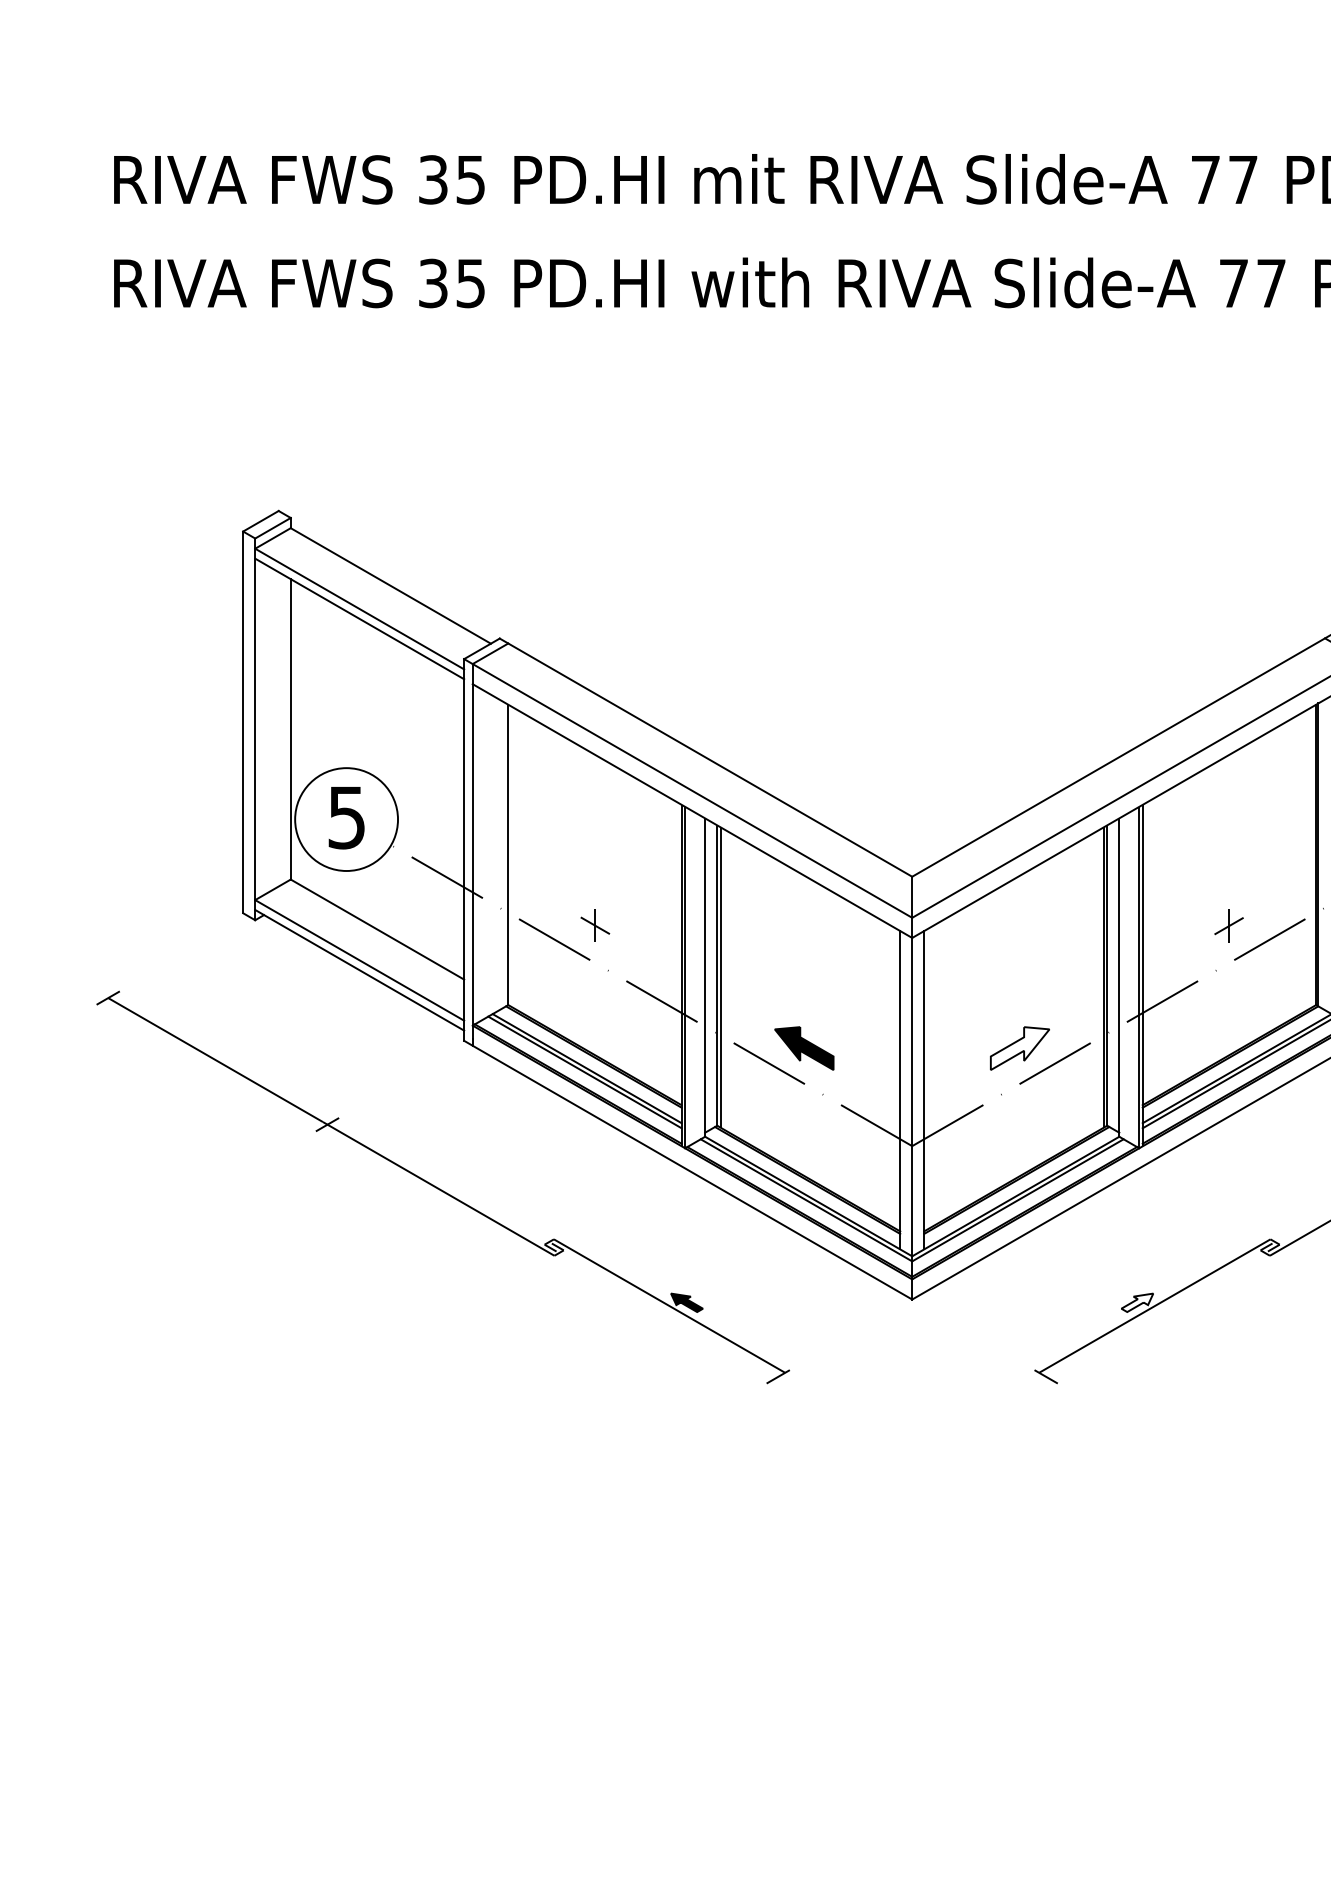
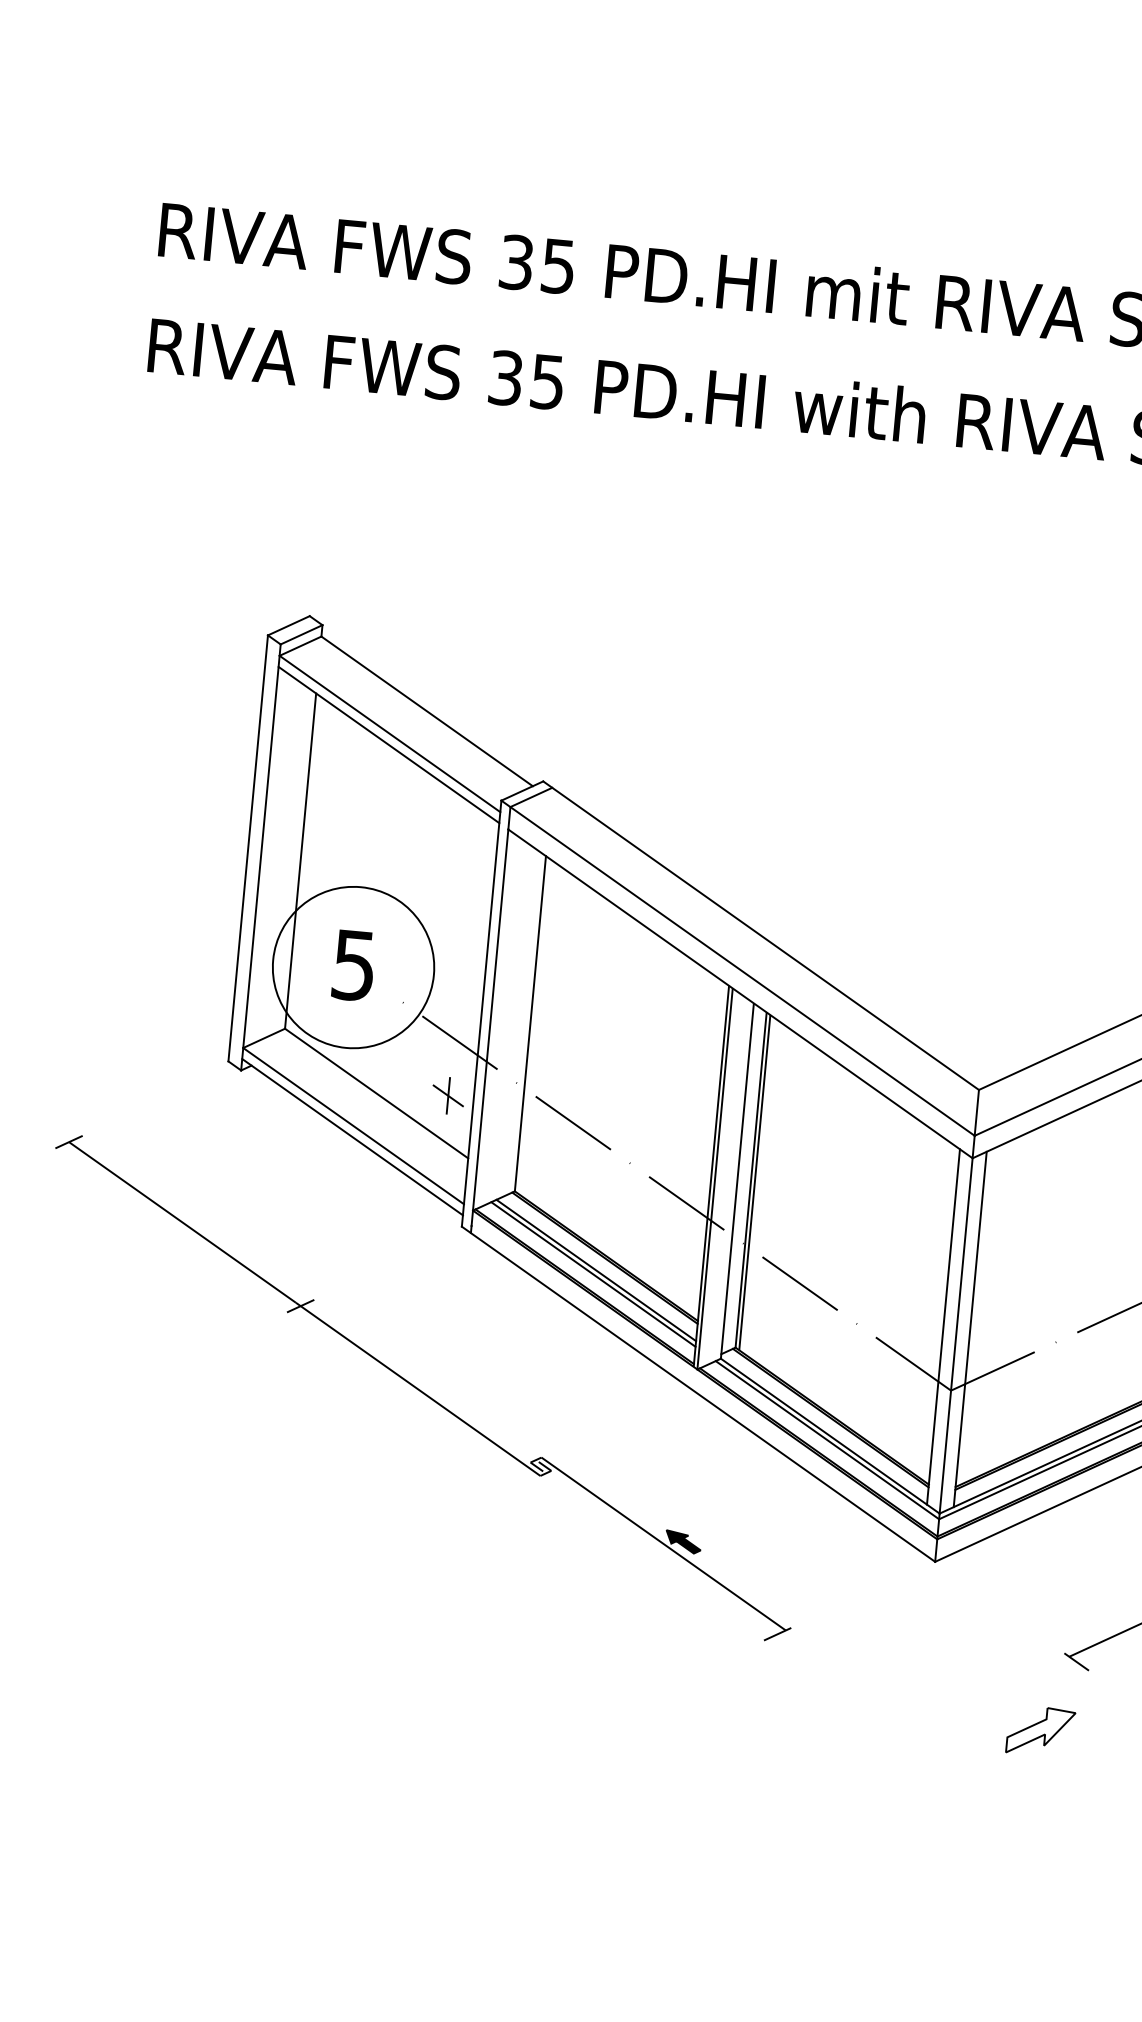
circle: (346, 819) -> (353, 967), size x1.4
part: (595, 925) -> (448, 1095), moved
part: (804, 1048) -> (840, 1270), removed
part: (1019, 1048) -> (1040, 1731), moved

